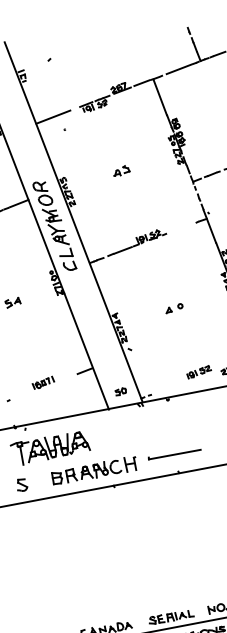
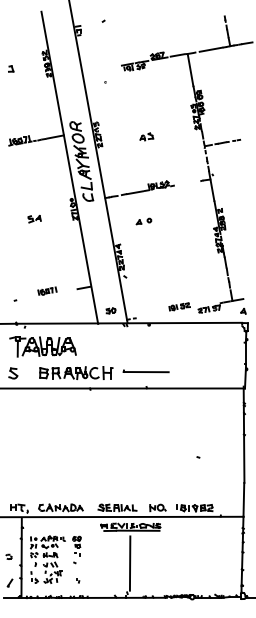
line: (52, 116) -> (97, 69), removed
part: (121, 170) -> (146, 136), moved
part: (173, 308) -> (143, 221), moved

